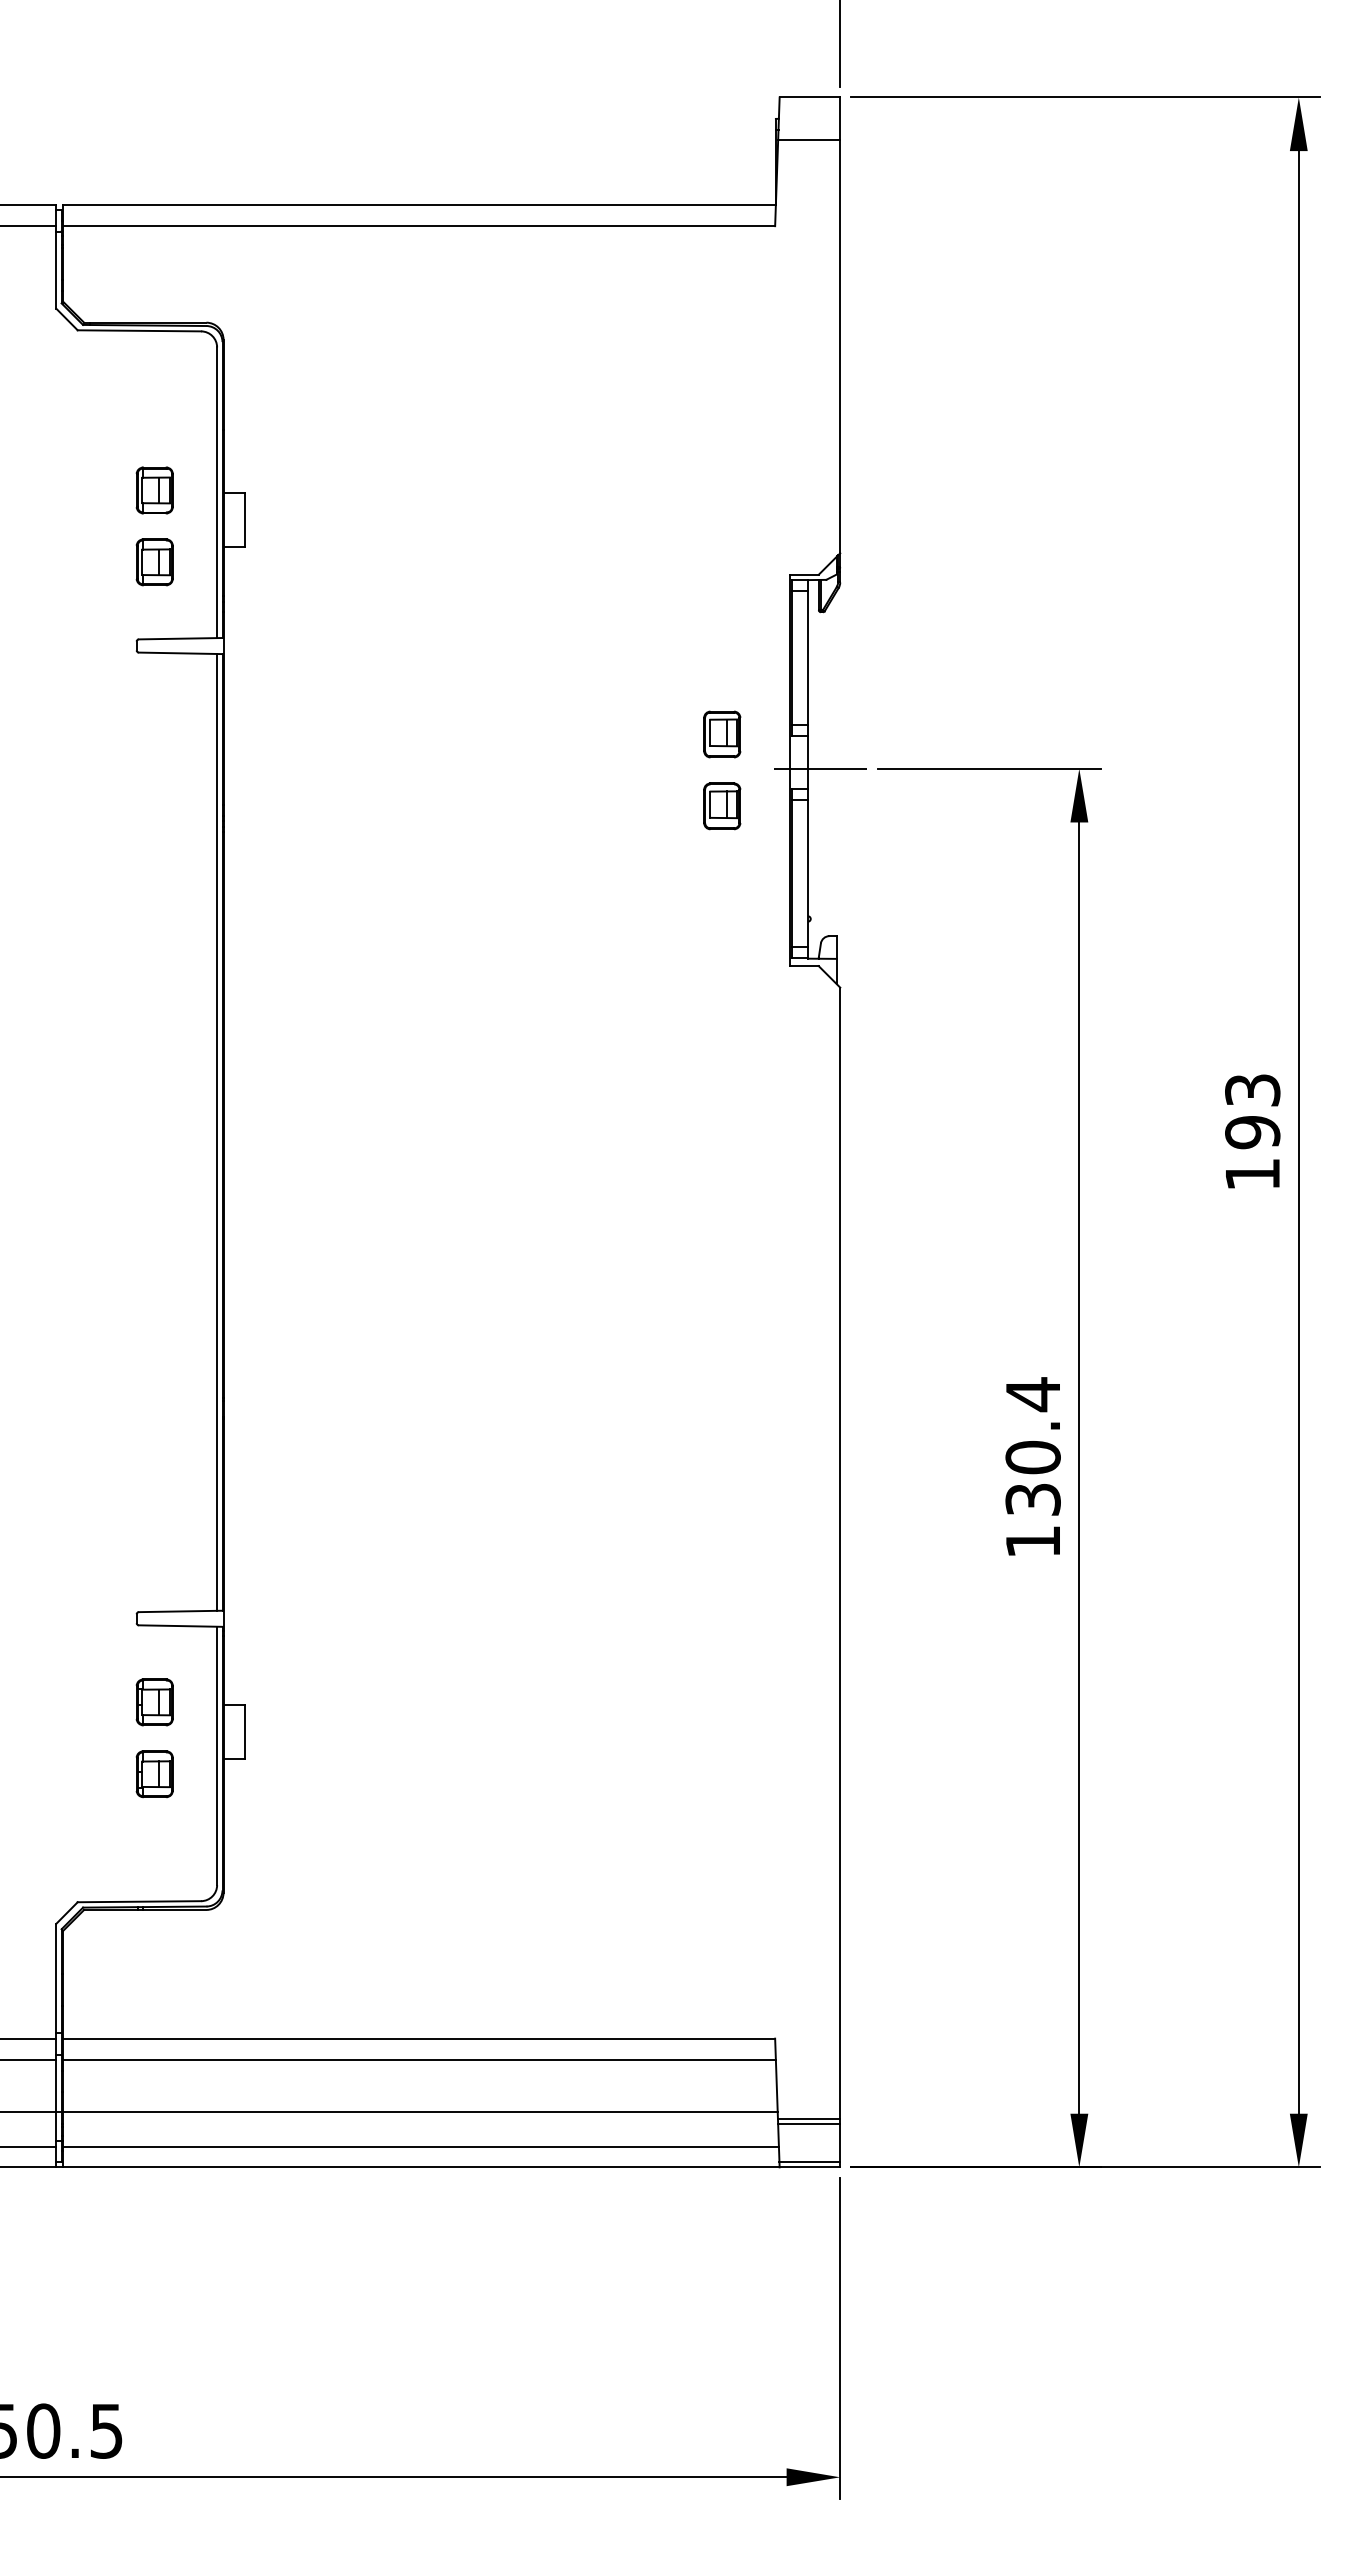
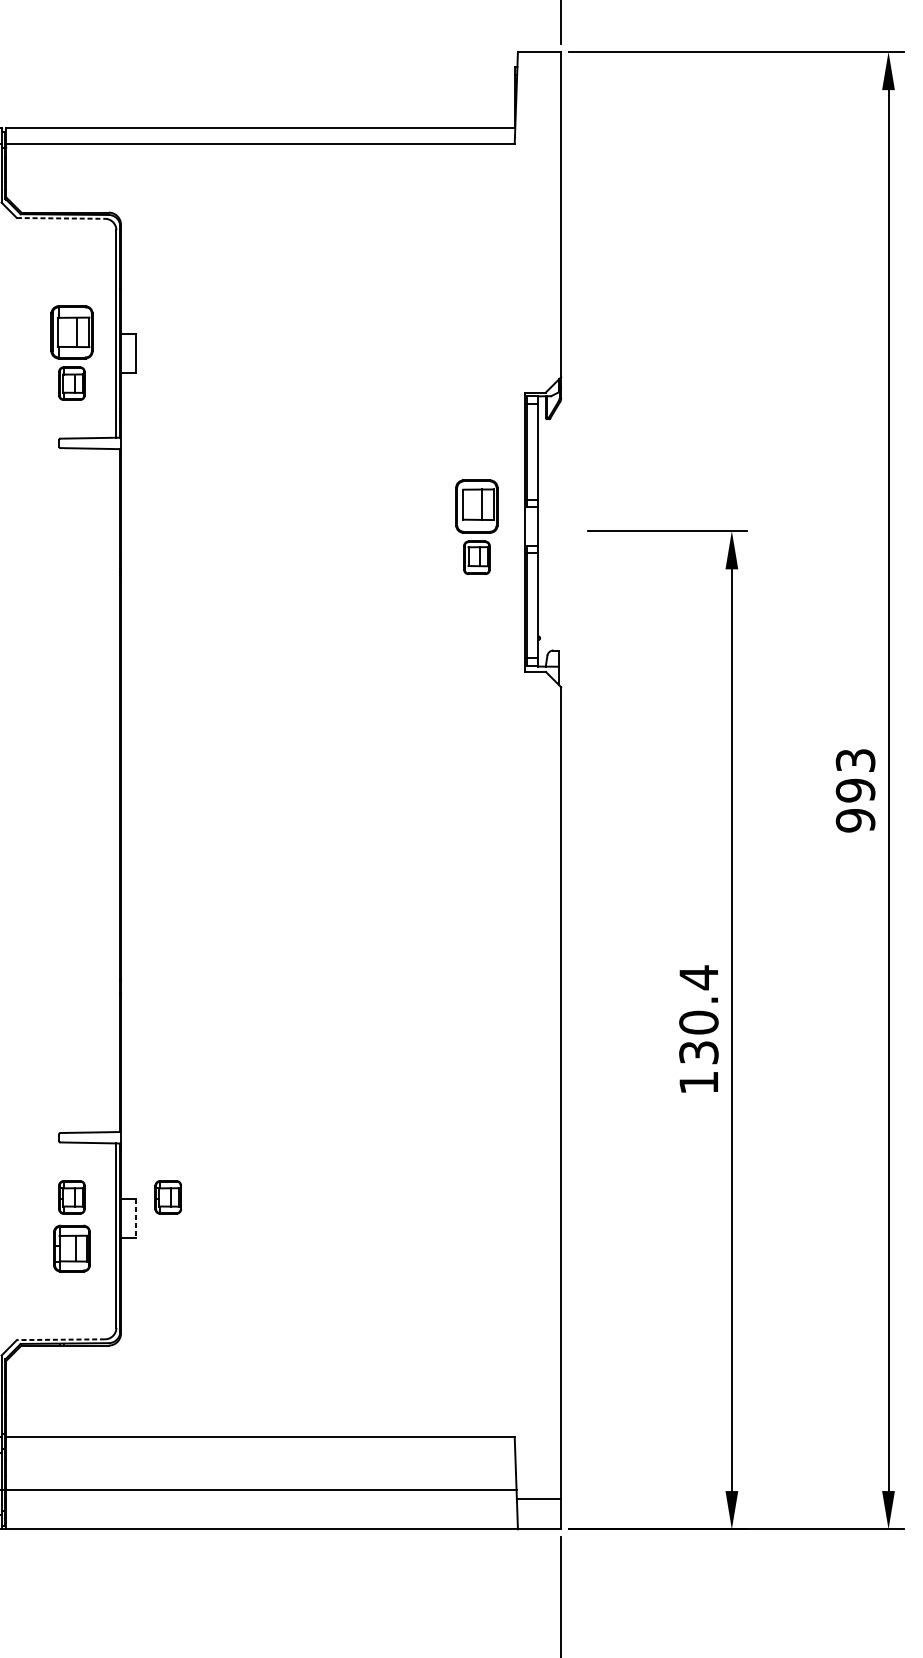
line: (809, 140) -> (539, 82), removed
line: (139, 330) -> (61, 218), solid -> dashed
part: (154, 490) -> (71, 332), size x1.6
part: (722, 734) -> (477, 506), size x1.6
line: (820, 768) -> (547, 530), removed
line: (217, 1131) -> (116, 789), removed
text: (1252, 1174) -> (855, 820), 193 -> 993
part: (289, 1702) -> (168, 1197), added
line: (245, 1731) -> (136, 1218), solid -> dashed
part: (154, 1774) -> (71, 1248), size x1.4
line: (139, 1901) -> (61, 1339), solid -> dashed
line: (418, 2060) -> (260, 1453), removed
line: (808, 2119) -> (538, 1495), removed
line: (420, 2146) -> (261, 1514), removed
line: (809, 2162) -> (539, 1525), removed

